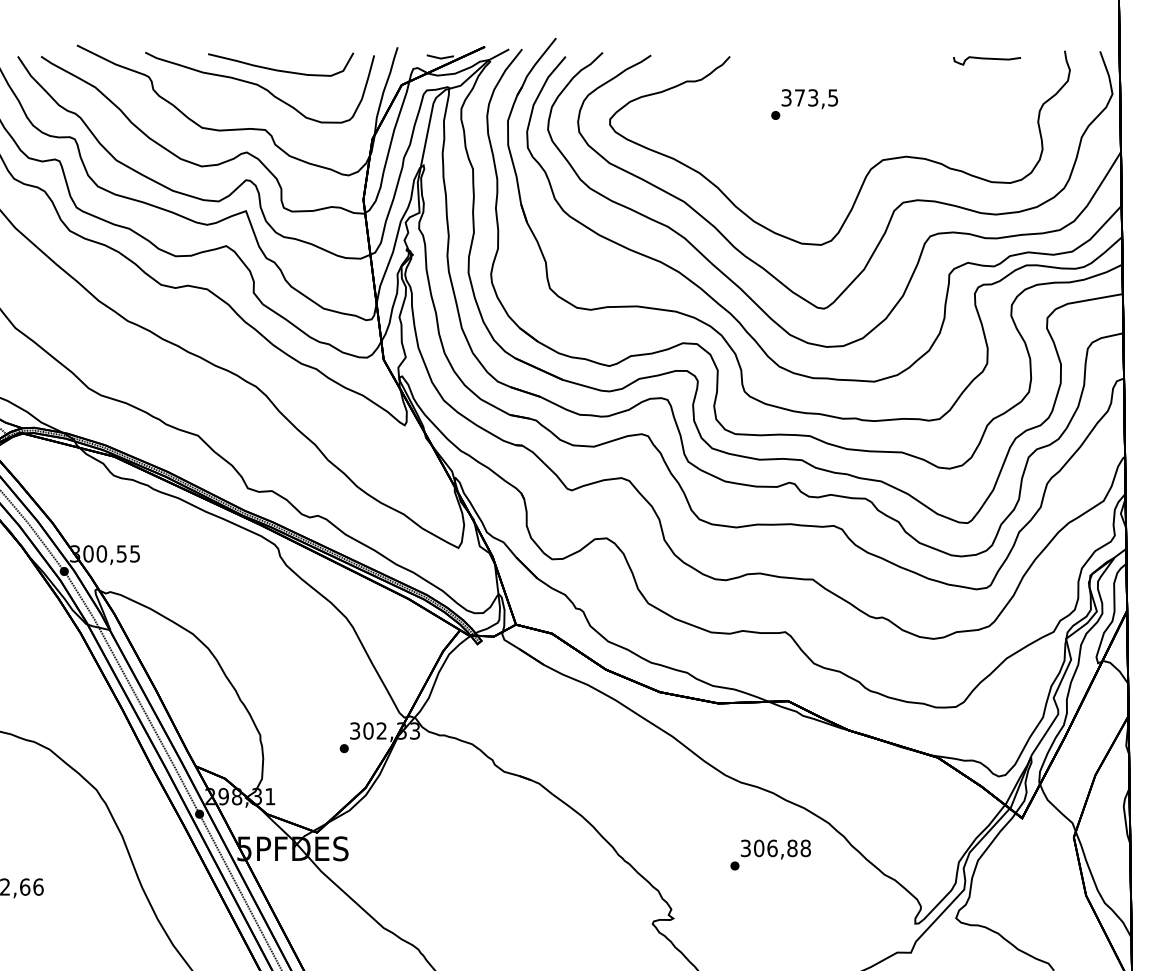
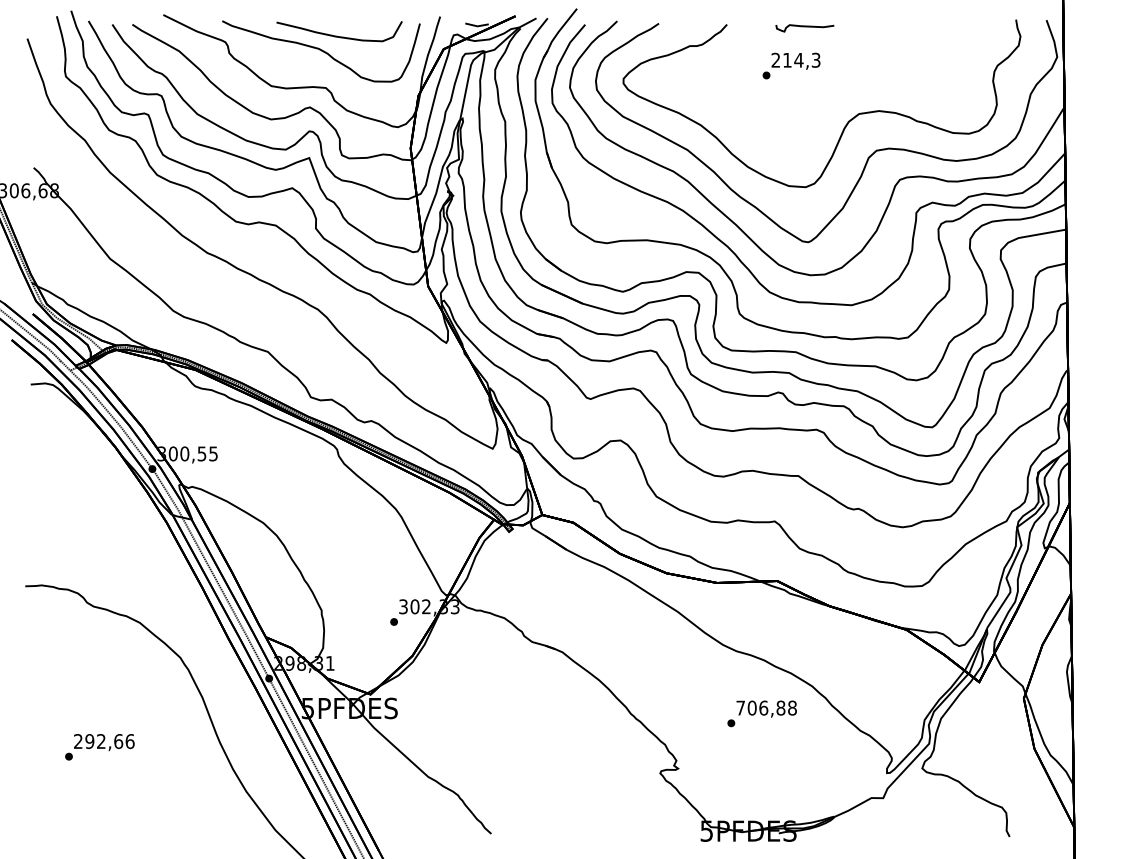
part: (986, 61) -> (804, 28), moved
text: (809, 96) -> (795, 59), 373,5 -> 214,3
text: (745, 847) -> (740, 707), 306,88 -> 706,88

